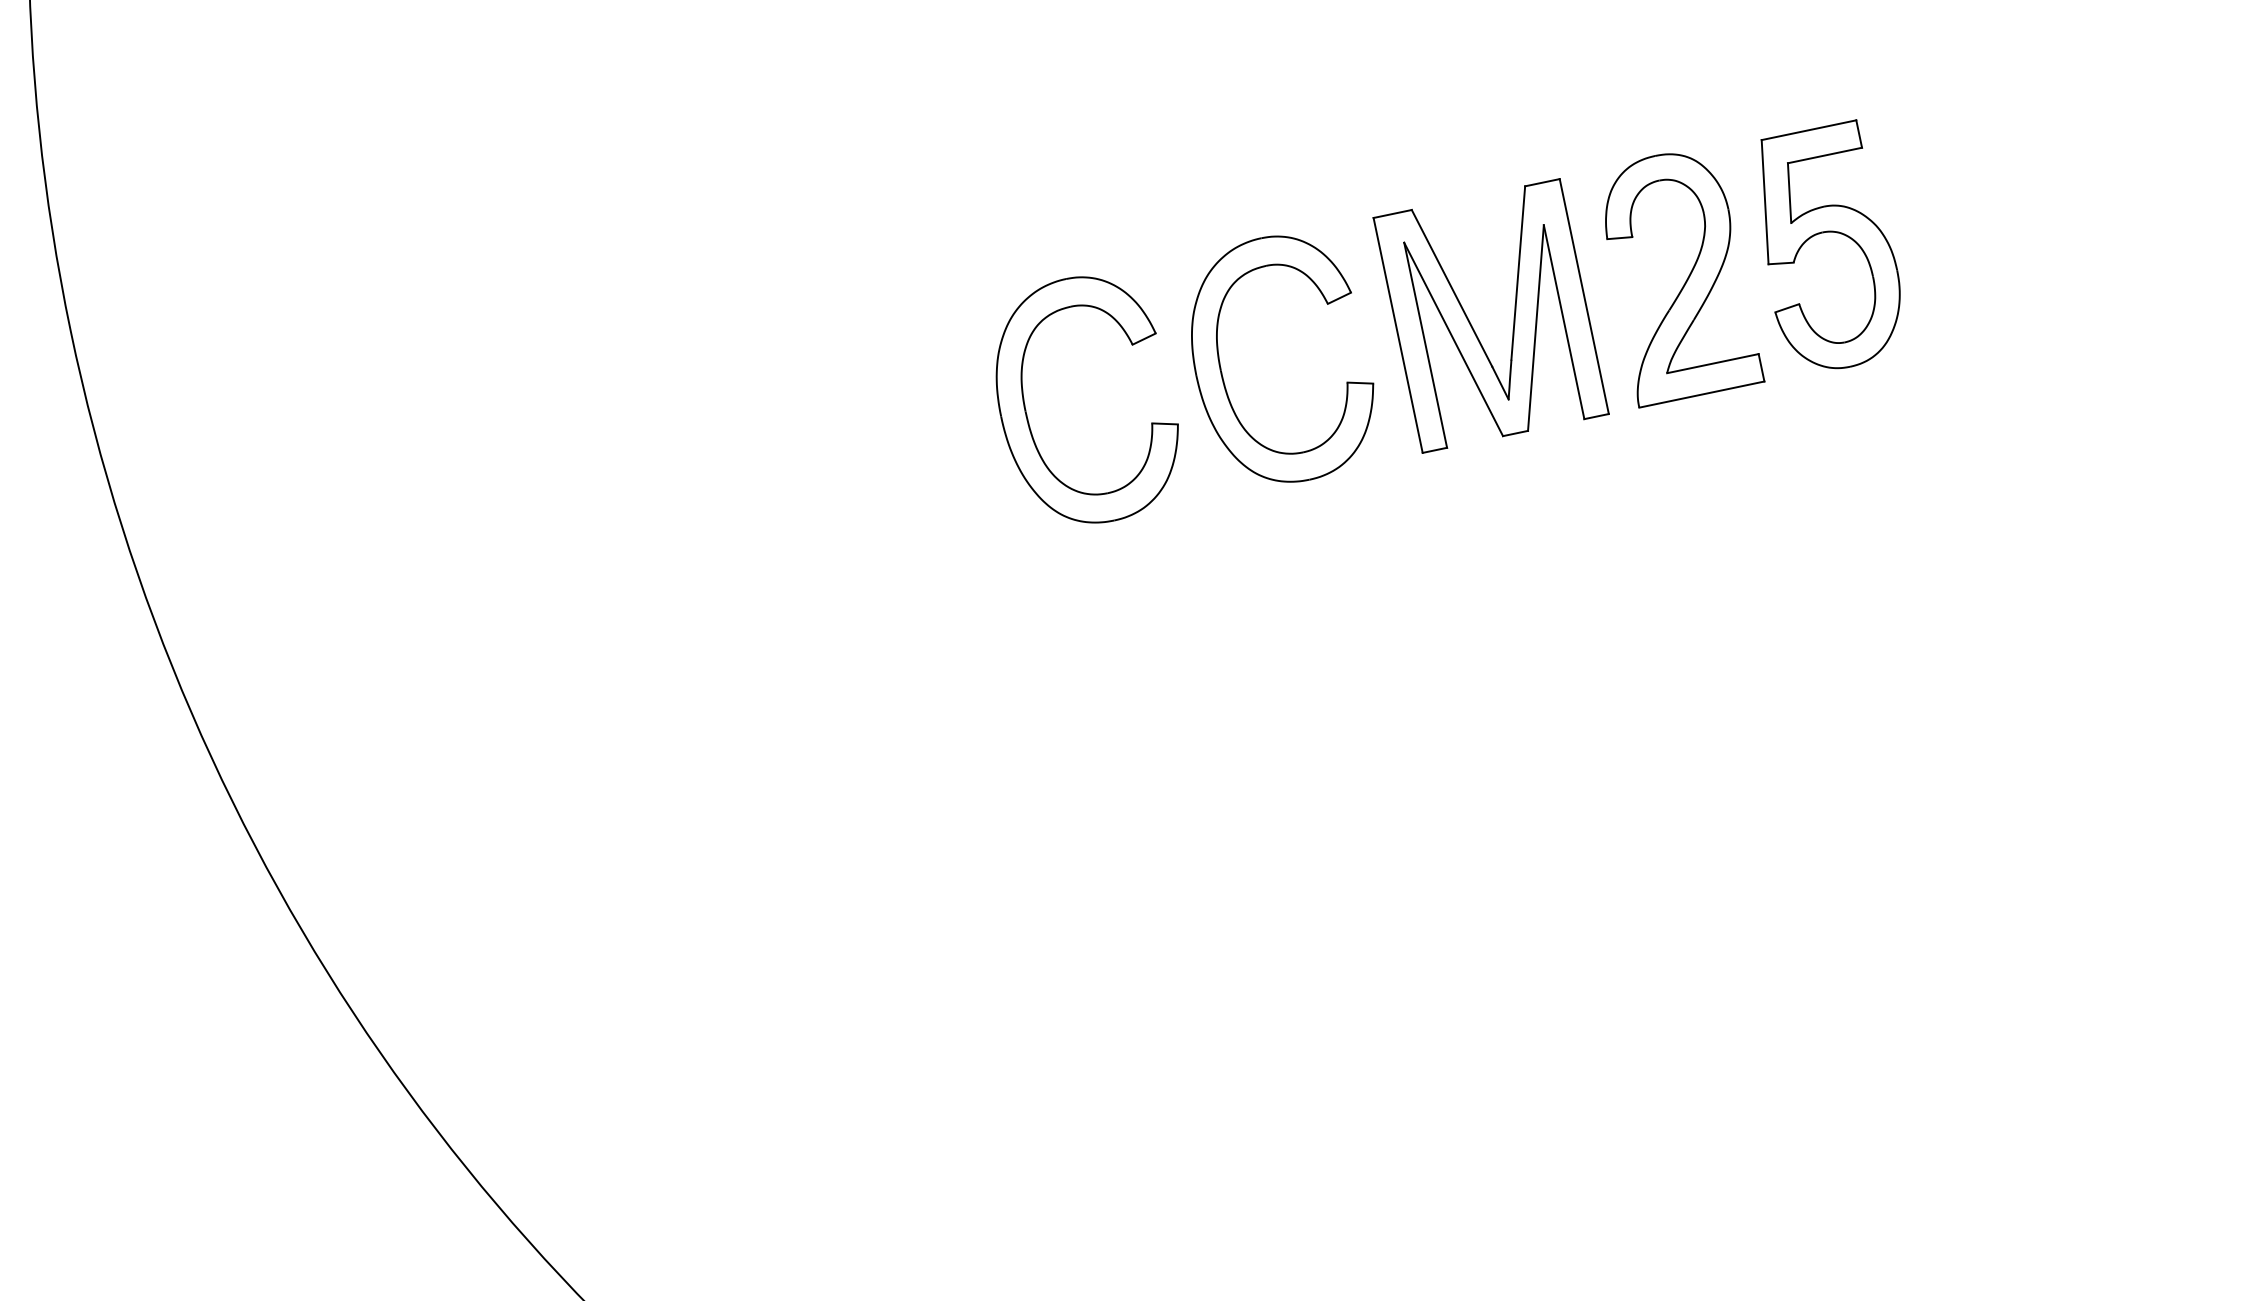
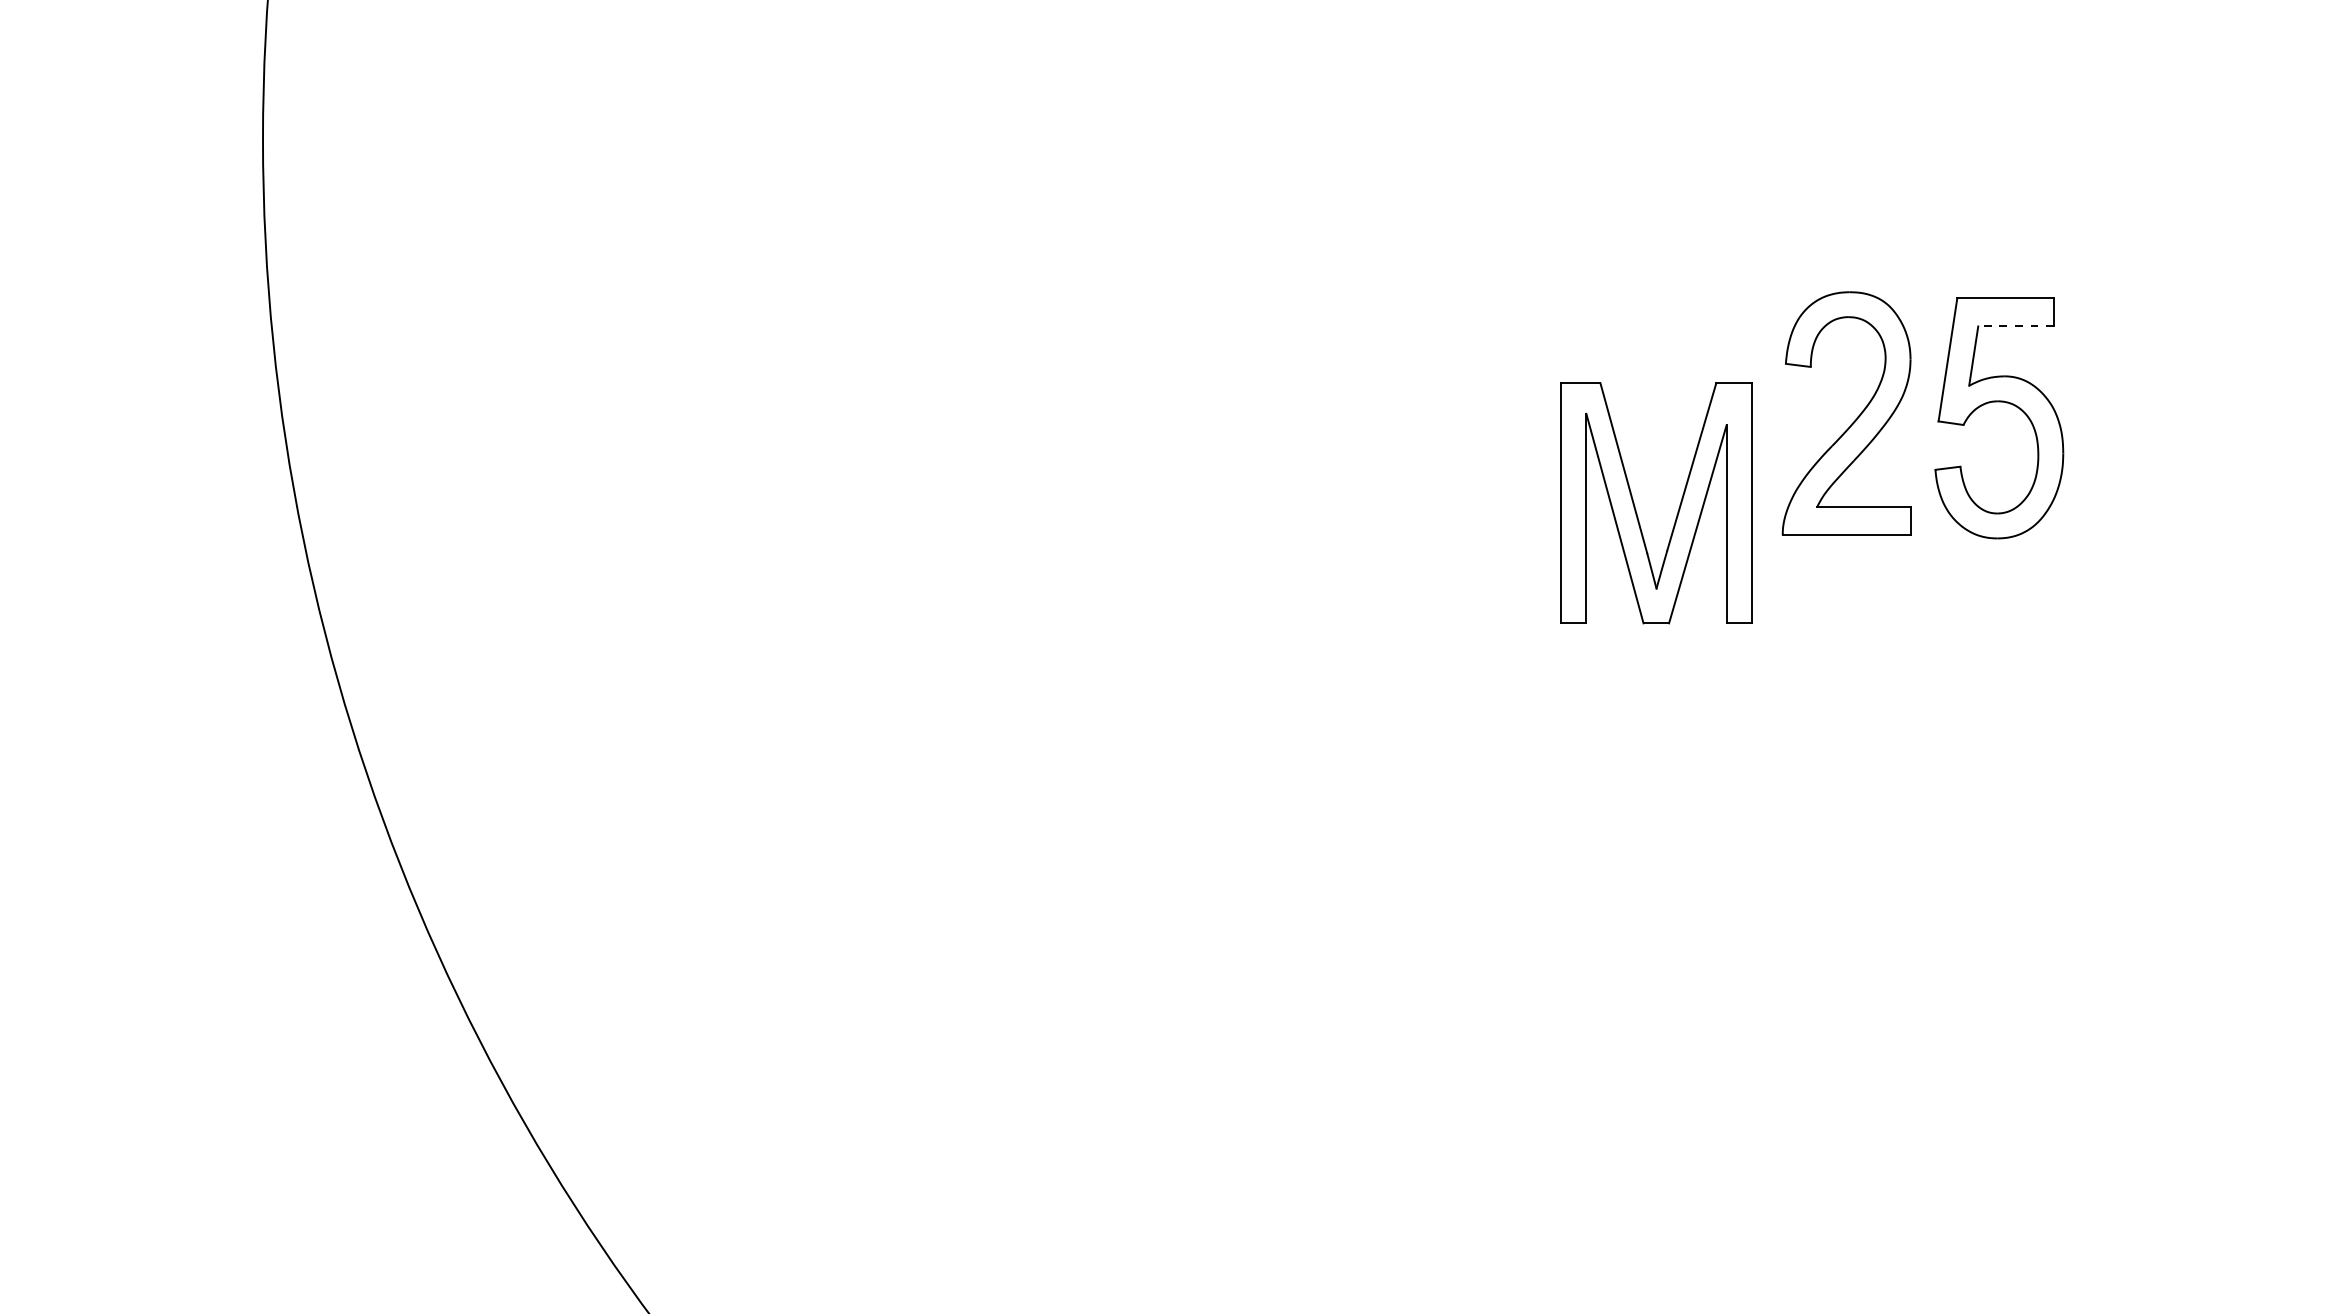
line: (1825, 155) -> (2016, 326), solid -> dashed
part: (1472, 326) -> (1636, 509), moved
part: (1222, 372) -> (1381, 415), removed
part: (1027, 413) -> (1182, 415), removed

